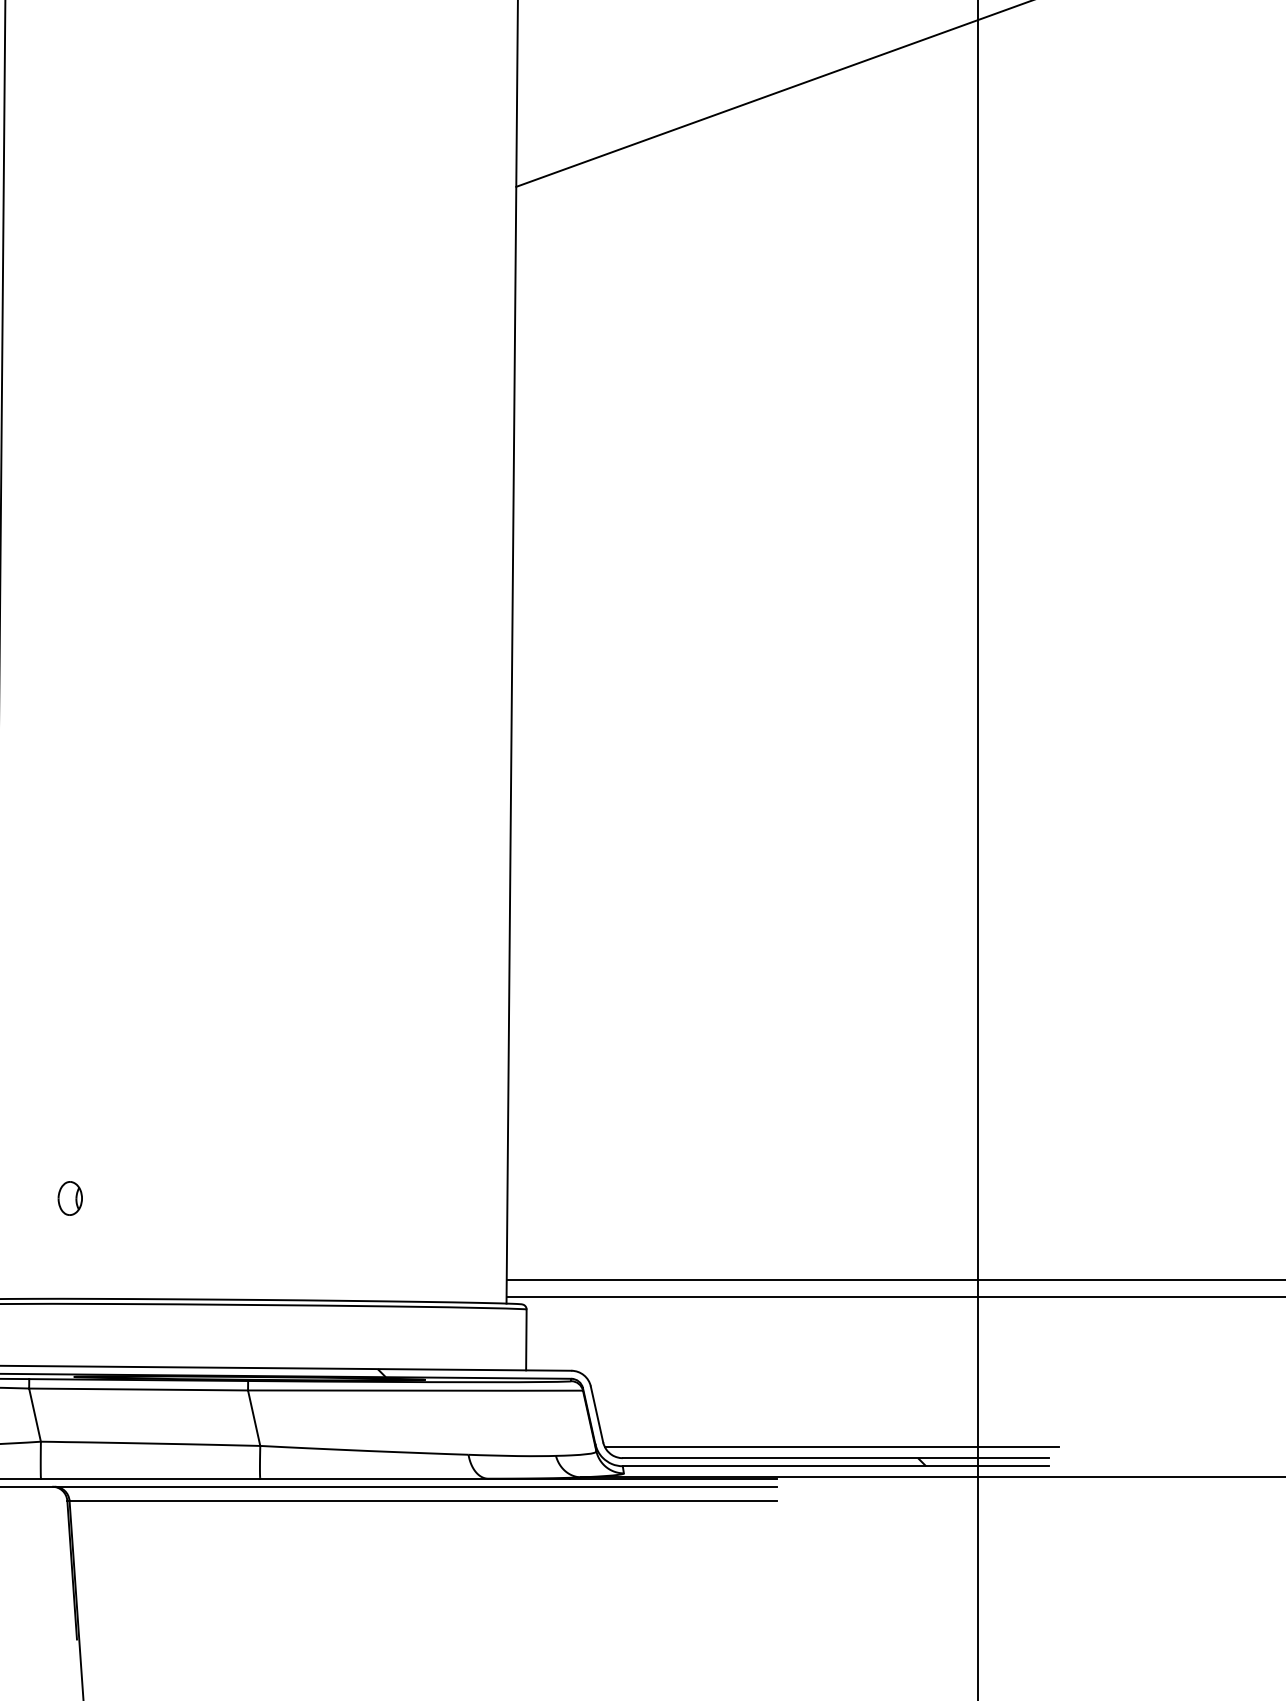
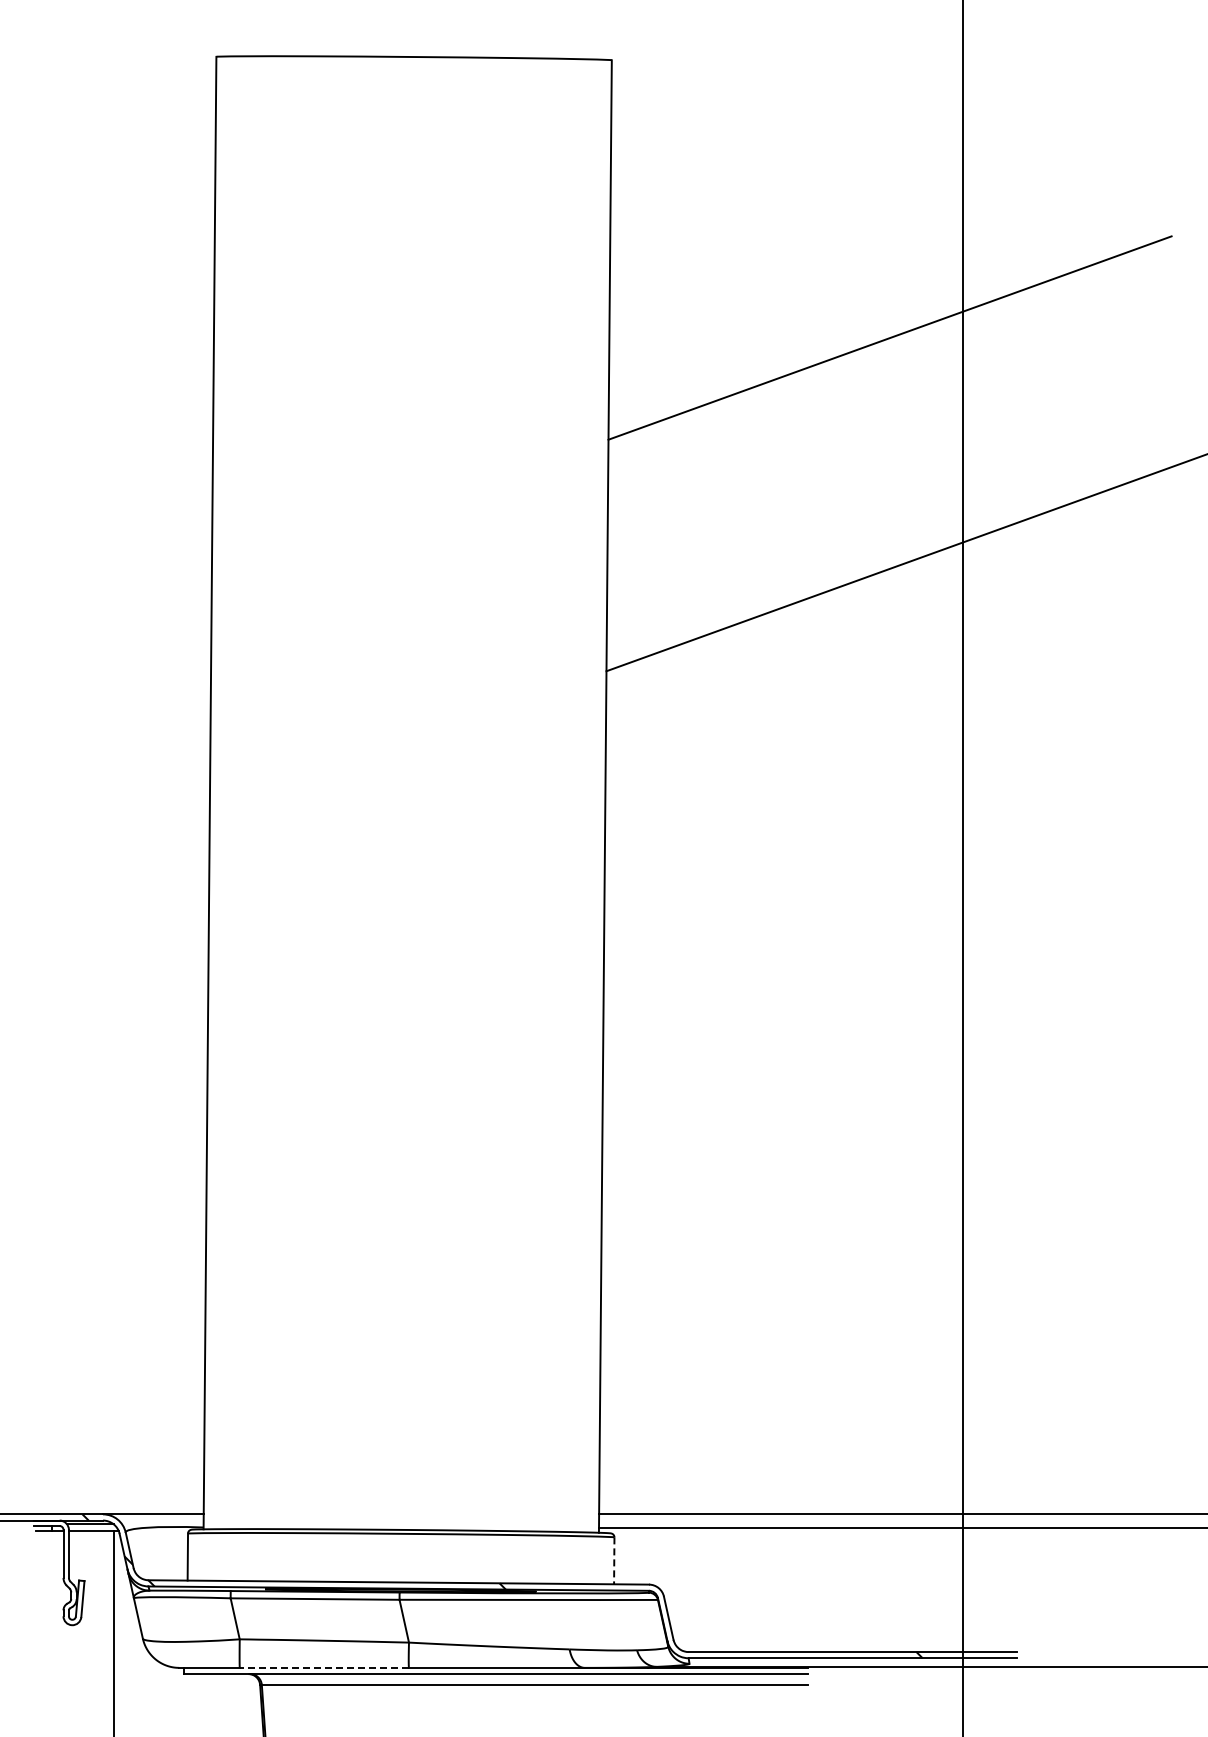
part: (70, 1198) -> (262, 1451), removed
line: (526, 1340) -> (614, 1561), solid -> dashed
line: (831, 1447) -> (849, 1643), removed
line: (150, 1478) -> (324, 1667), solid -> dashed

